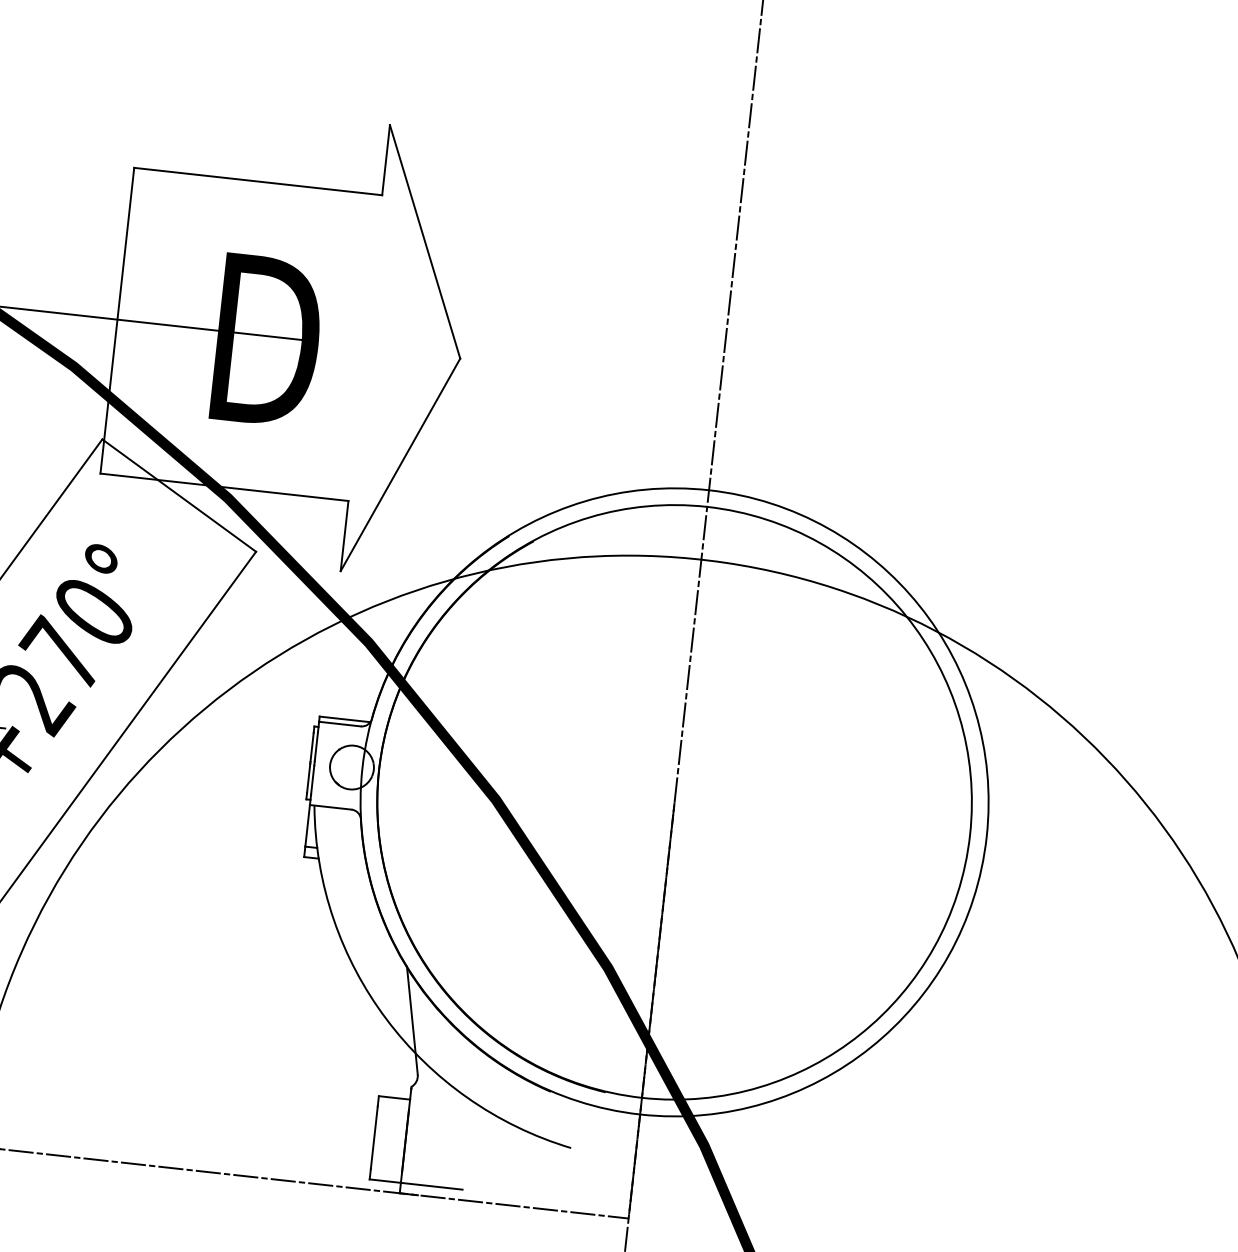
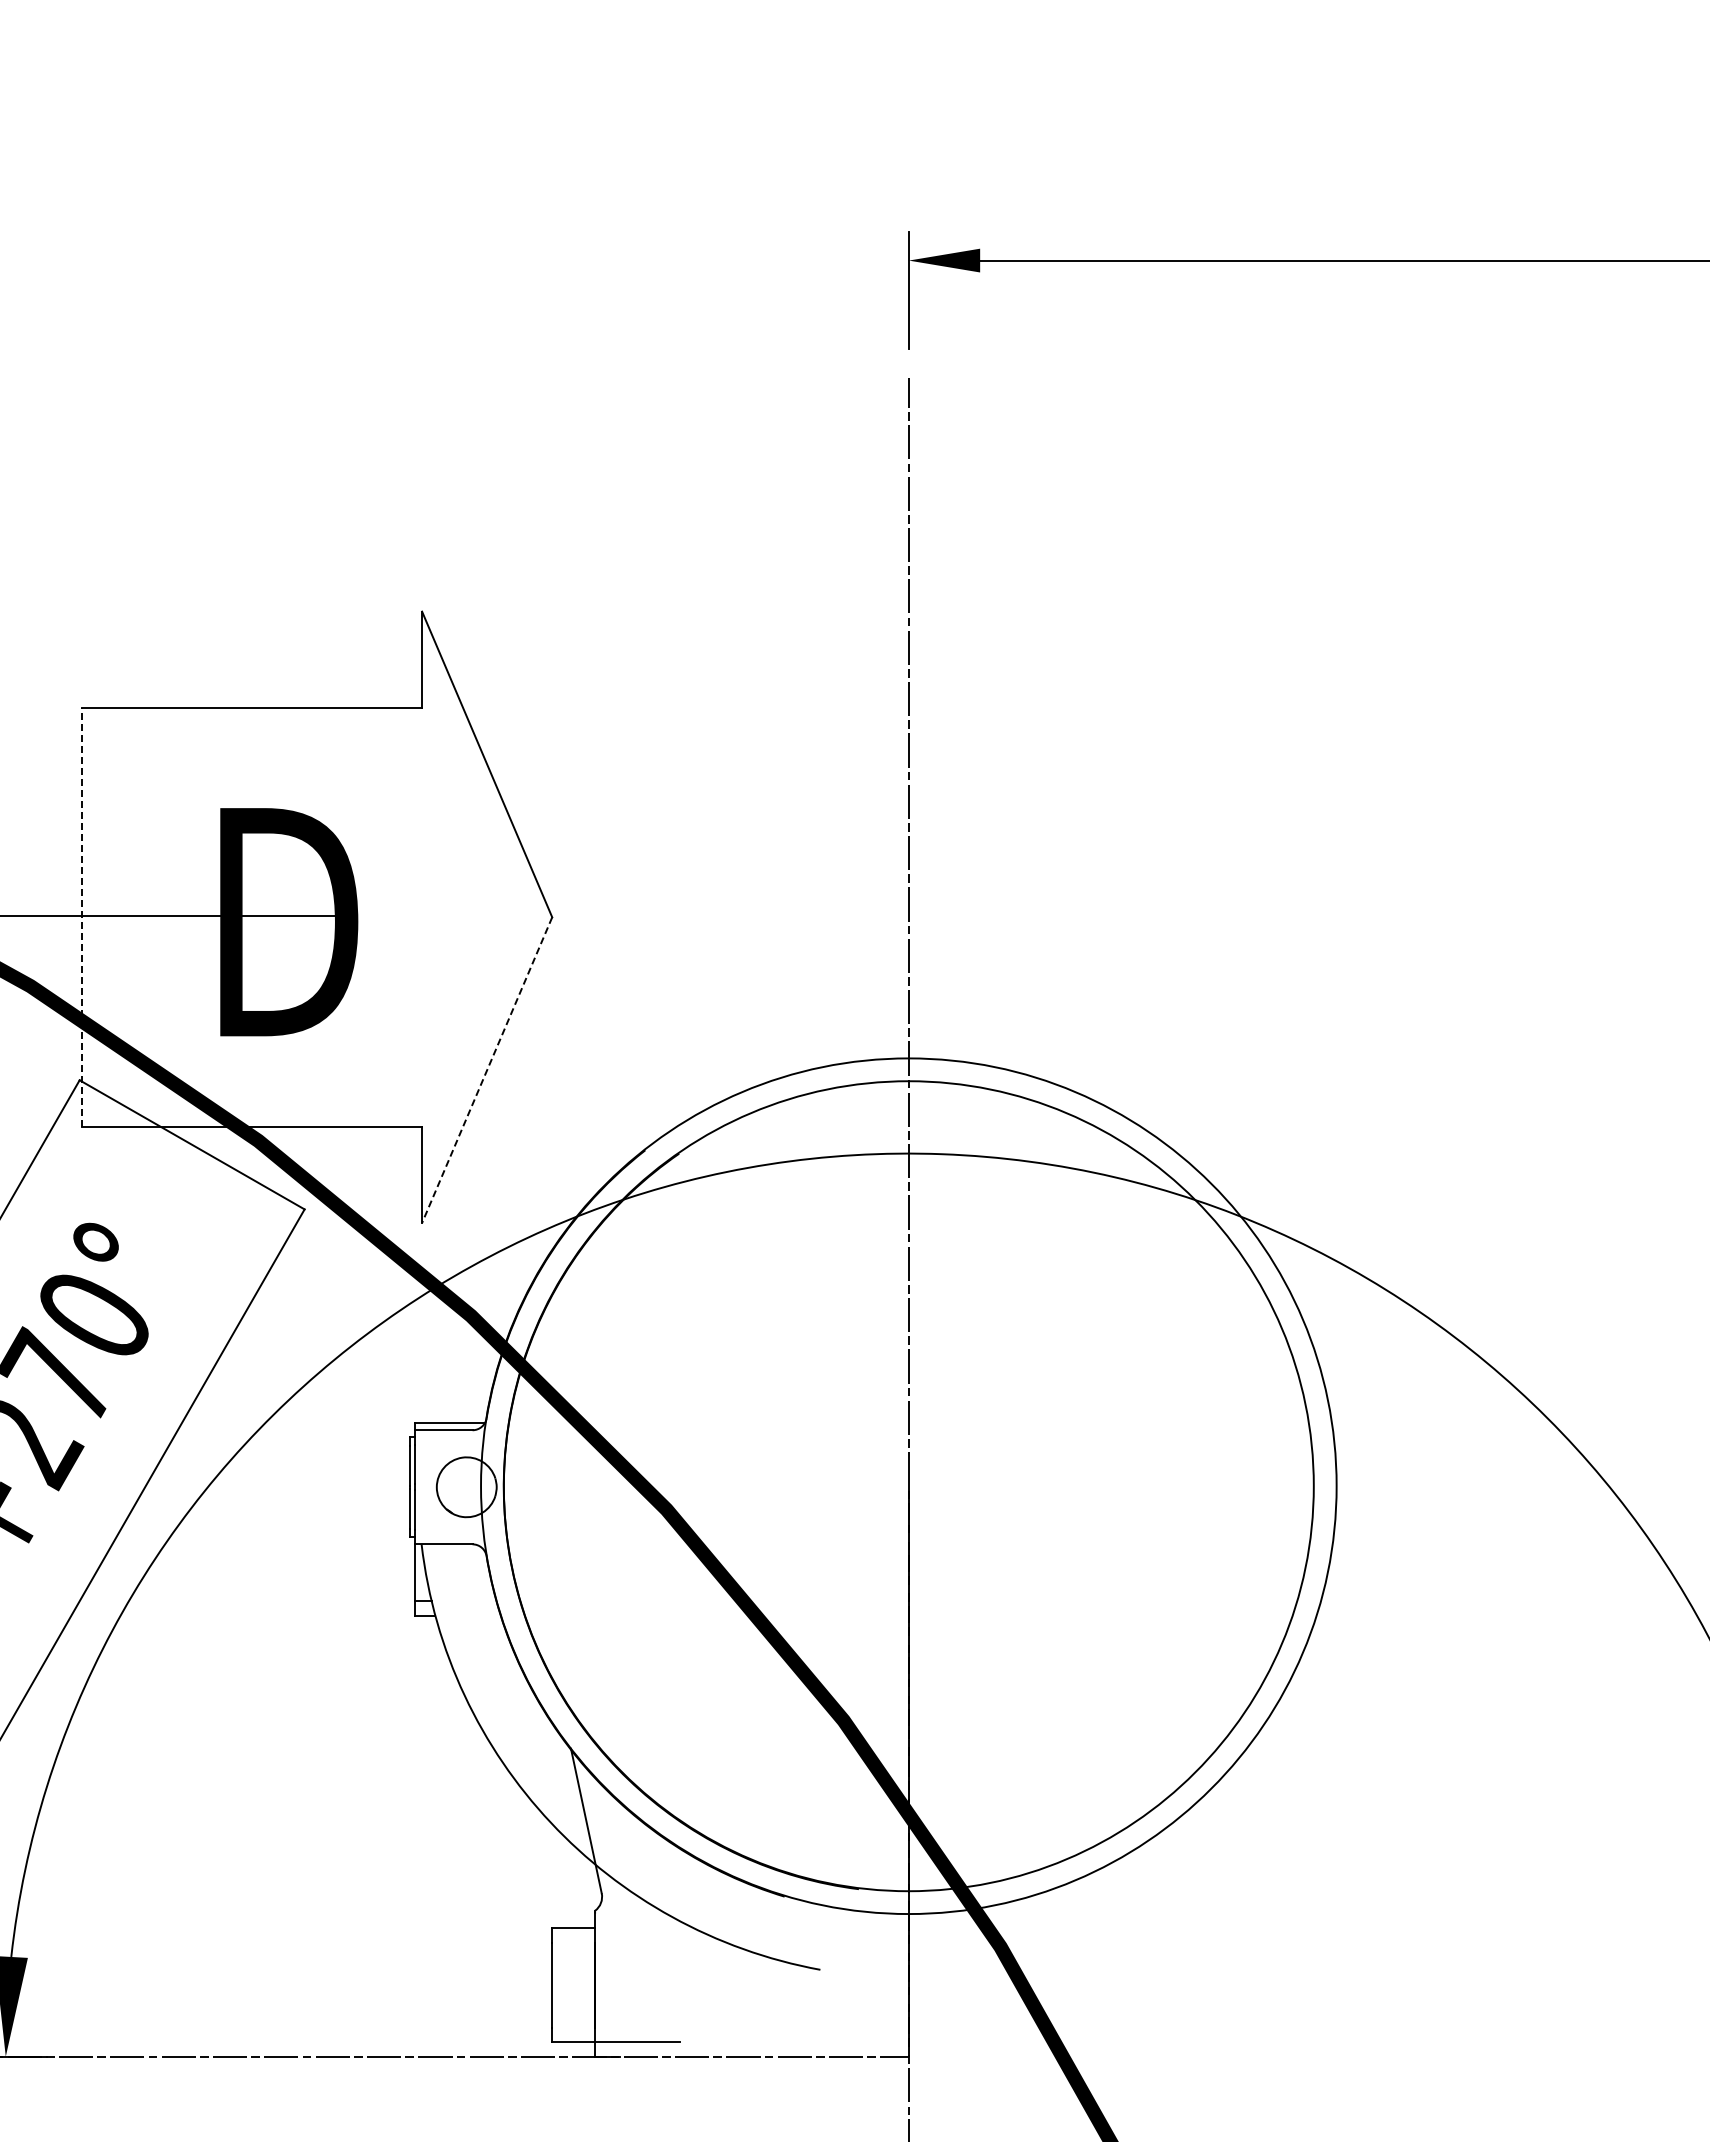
line: (117, 320) -> (82, 917), solid -> dashed
line: (399, 465) -> (486, 1070), solid -> dashed

